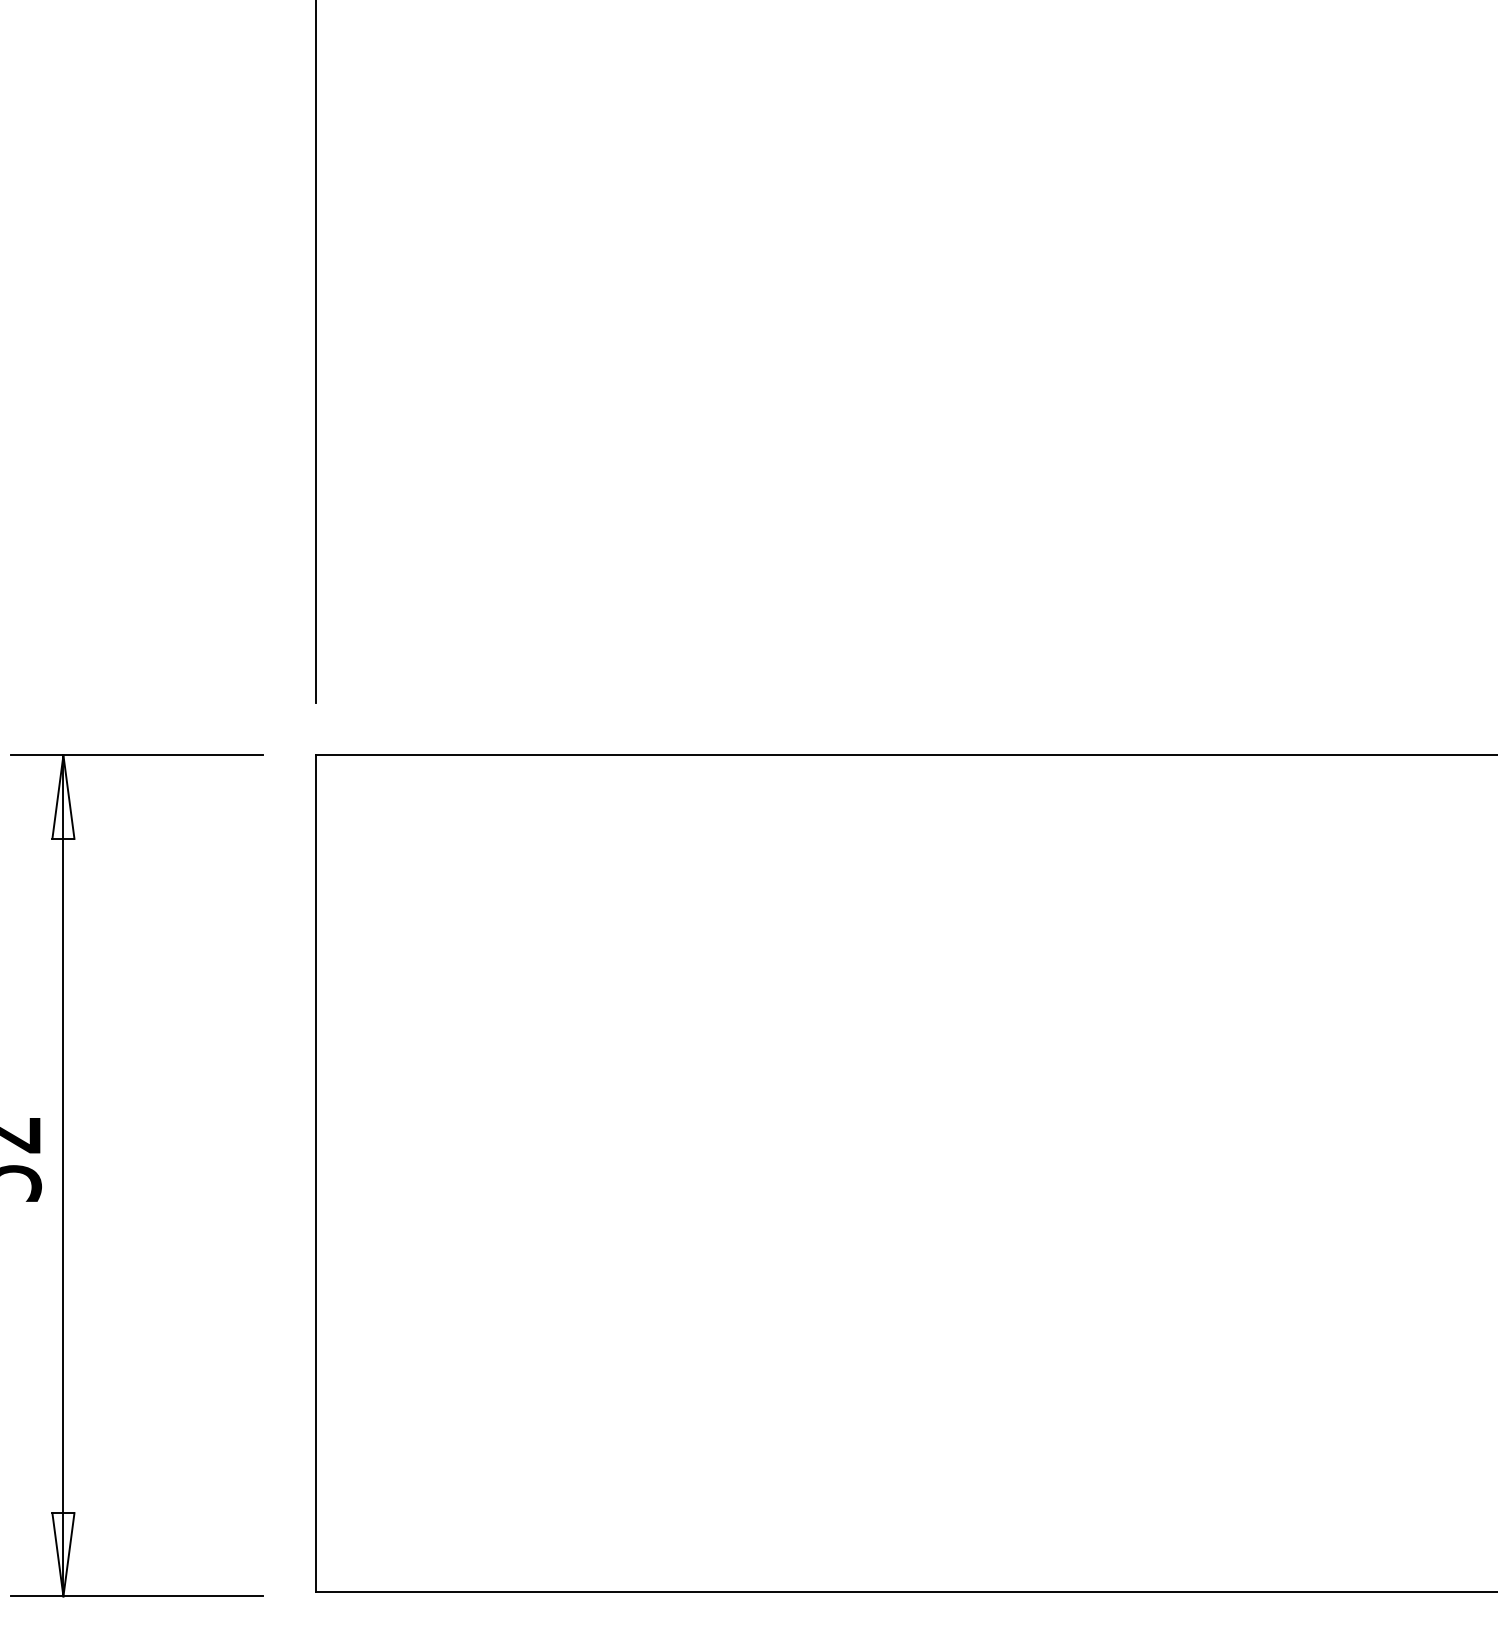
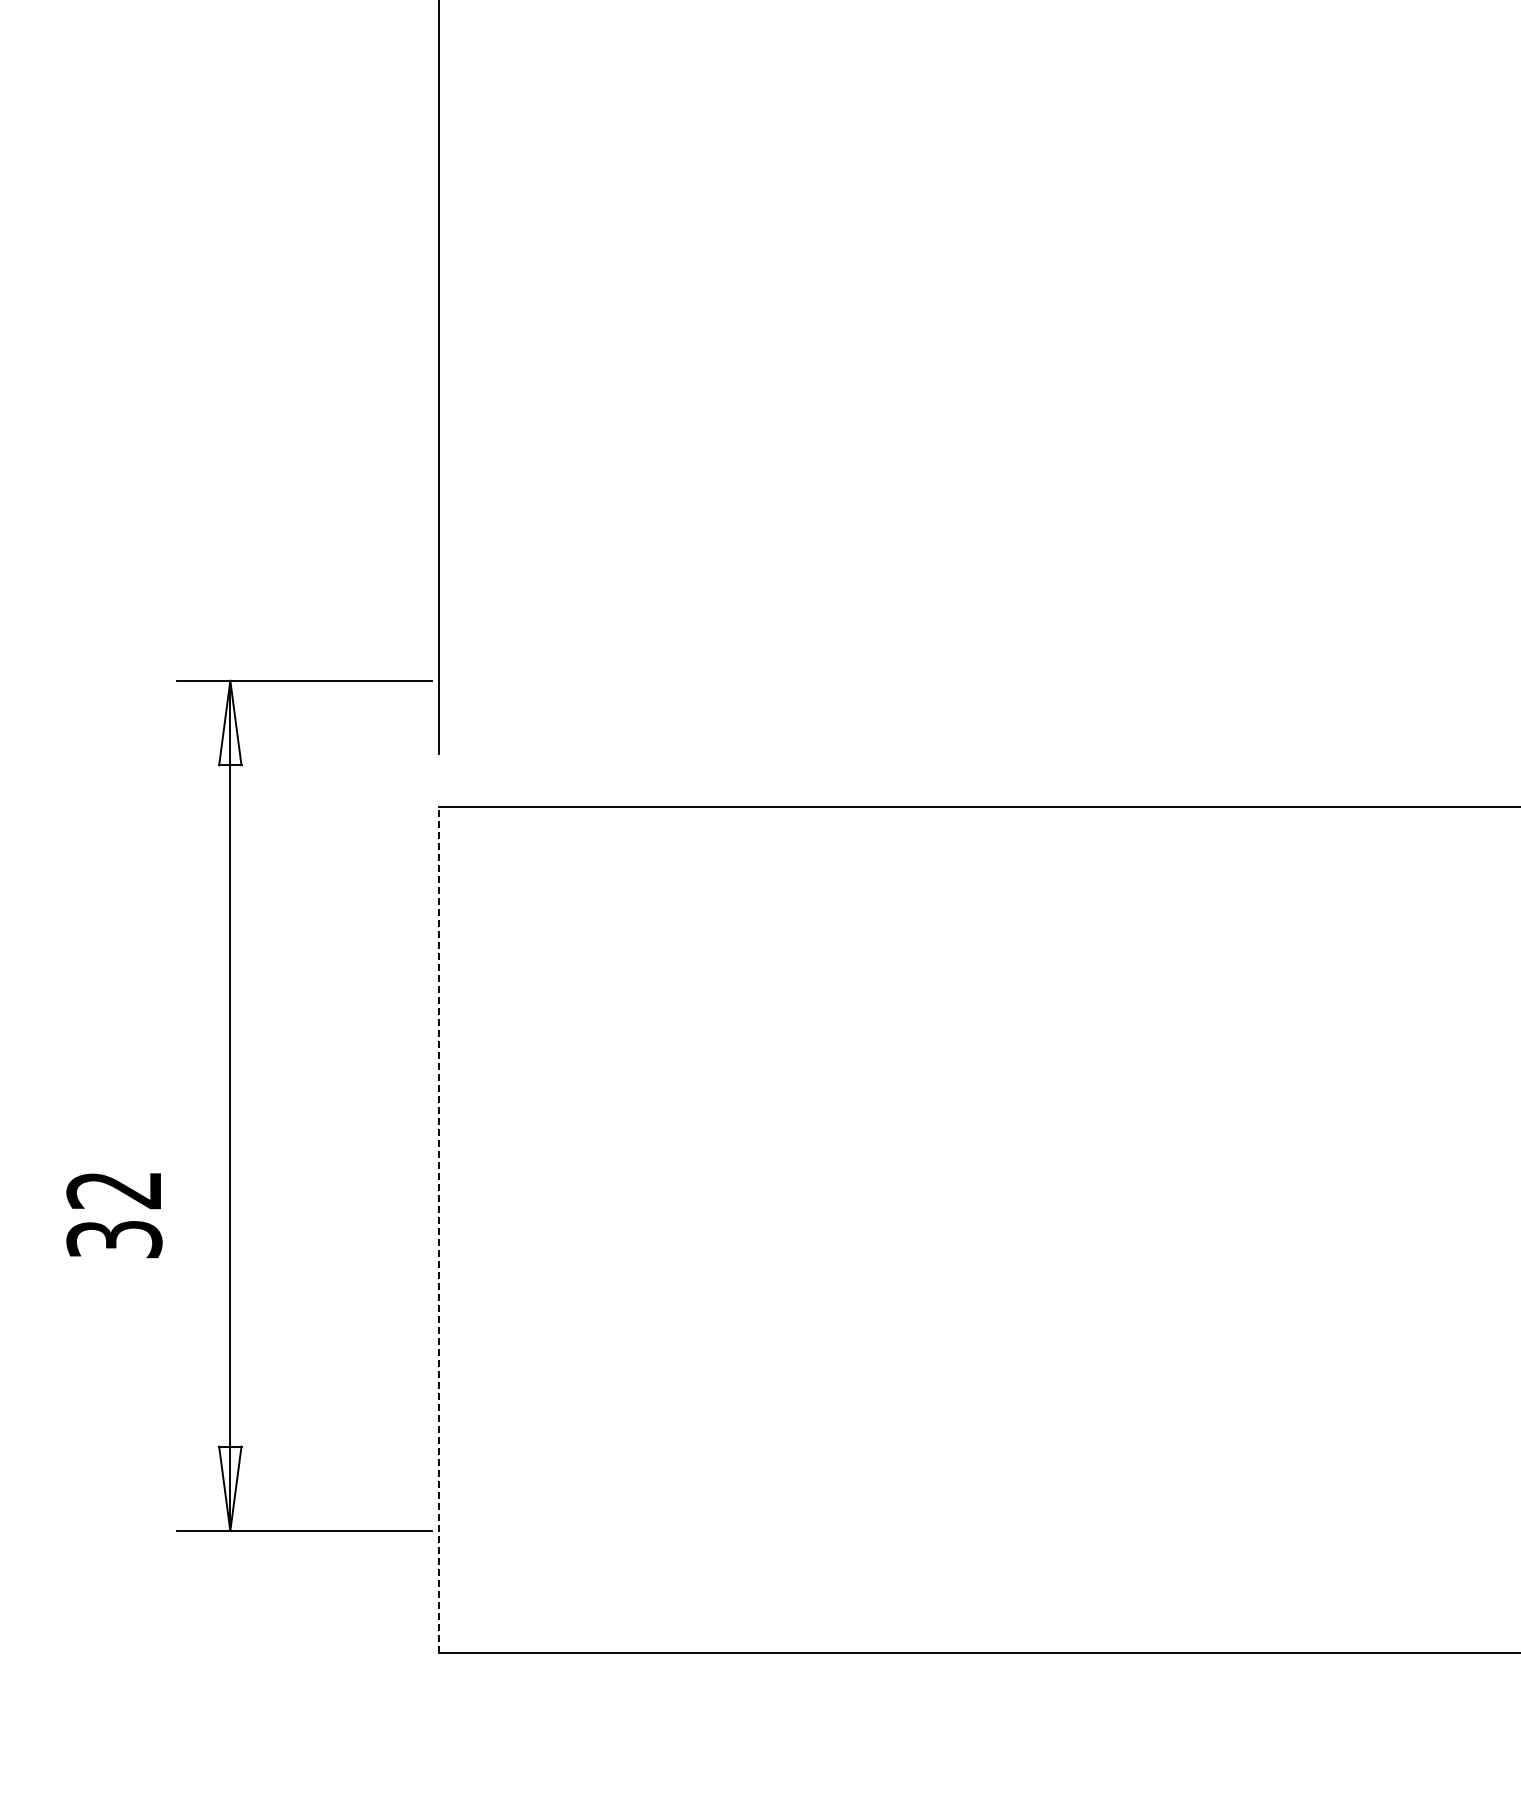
line: (315, 1173) -> (439, 1229), solid -> dashed
part: (63, 1175) -> (230, 1105), moved

